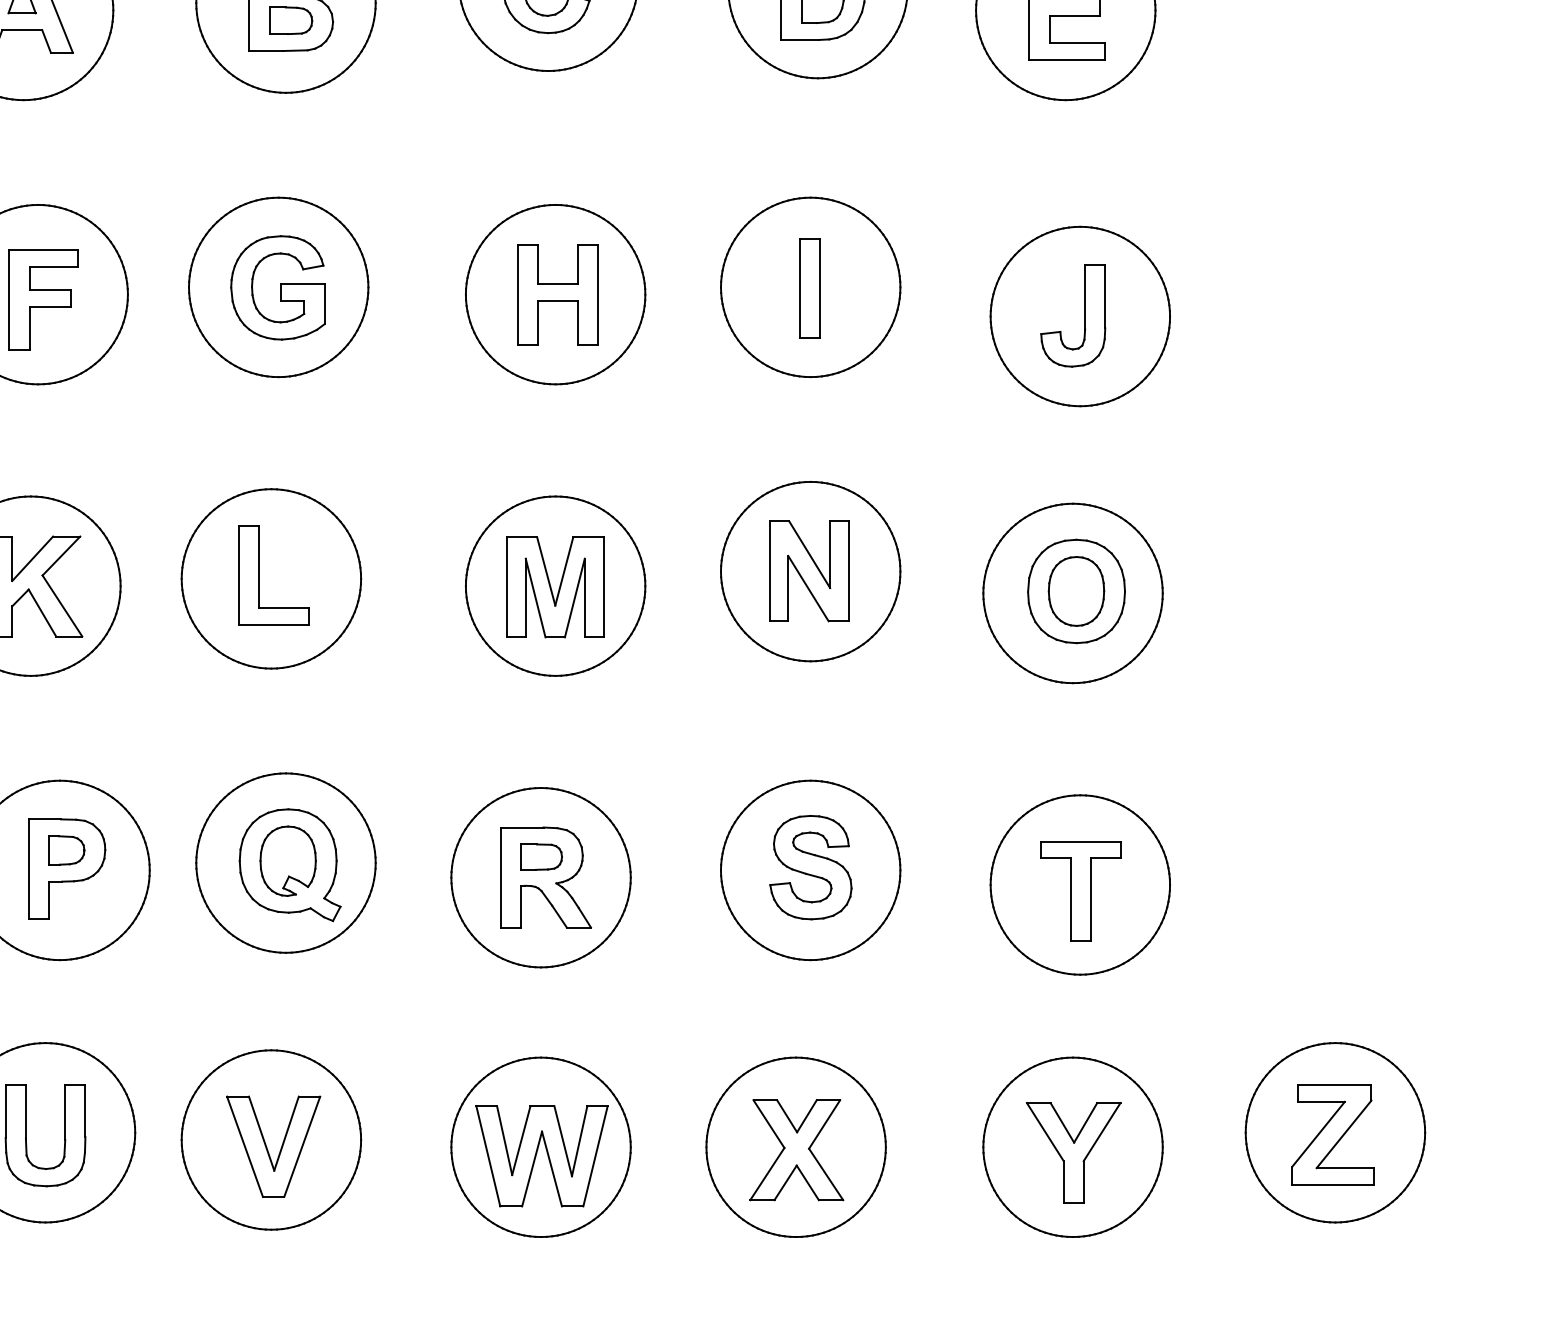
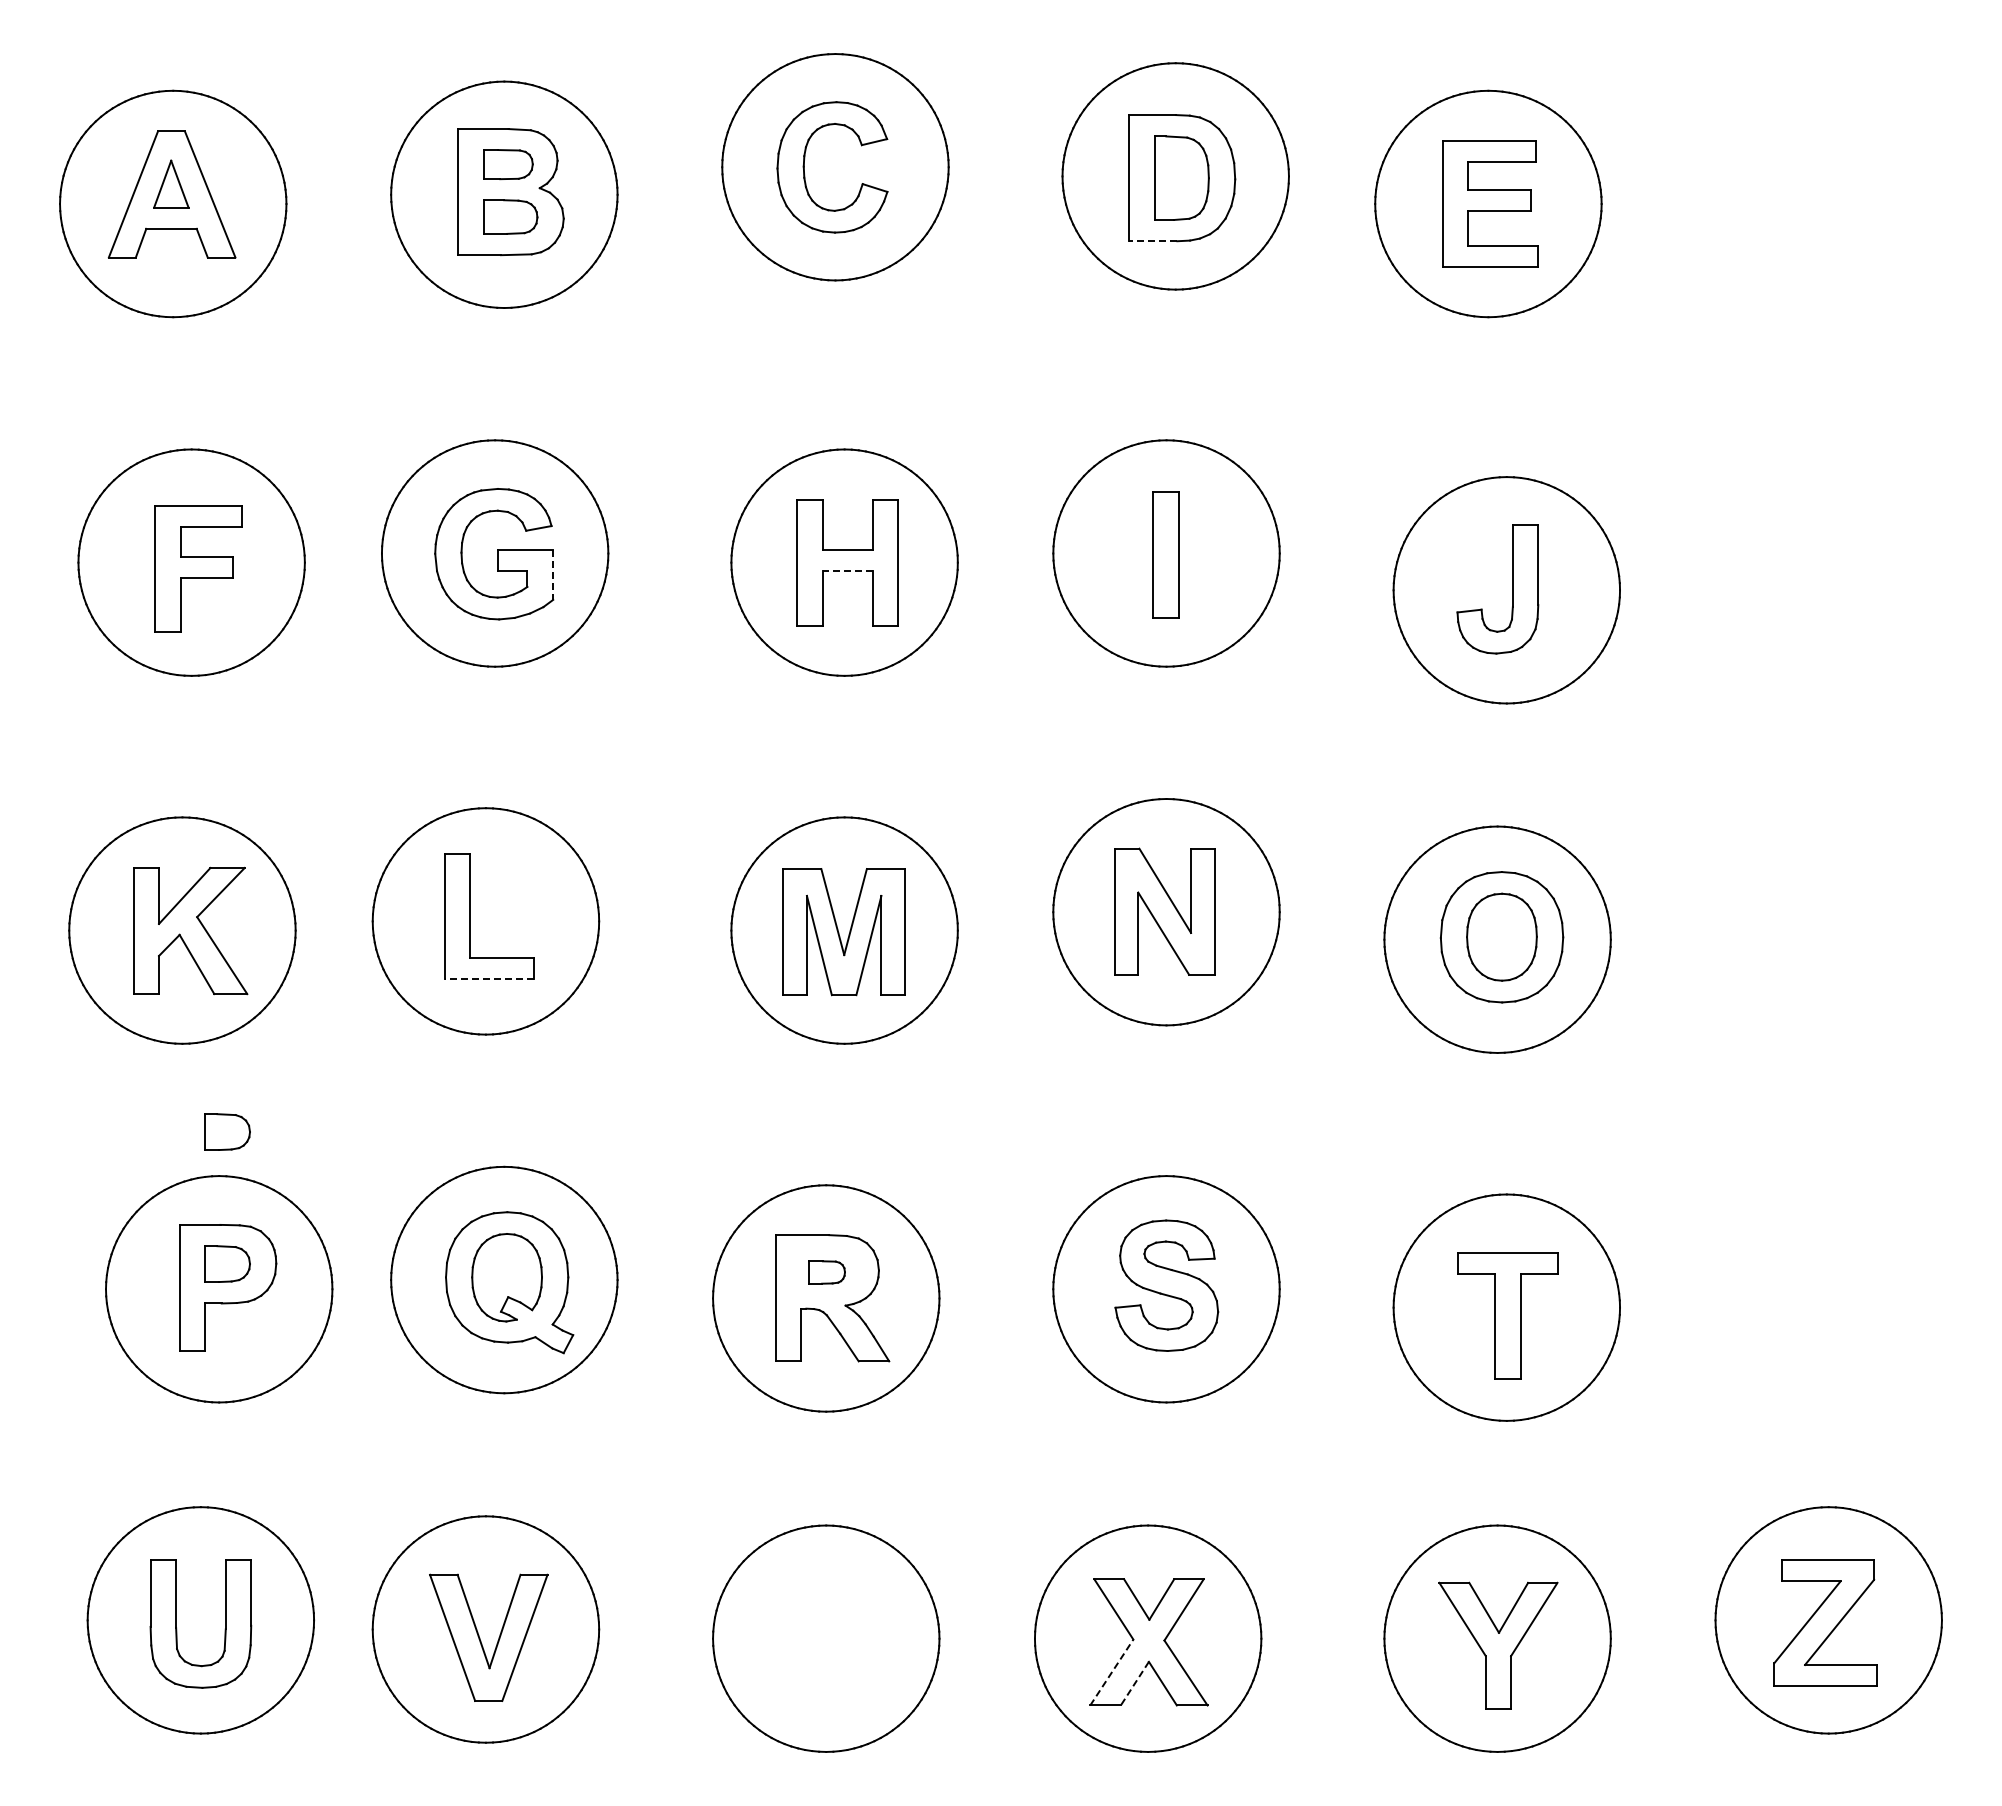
line: (800, 40) -> (1153, 241), solid -> dashed
line: (557, 300) -> (847, 570), solid -> dashed
line: (324, 304) -> (553, 575), solid -> dashed
line: (273, 624) -> (488, 979), solid -> dashed
part: (66, 745) -> (227, 1131), added
part: (541, 857) -> (826, 1272), size x0.7
part: (536, 1155) -> (820, 1649), removed
line: (767, 1174) -> (1112, 1672), solid -> dashed
line: (785, 1182) -> (1134, 1683), solid -> dashed

